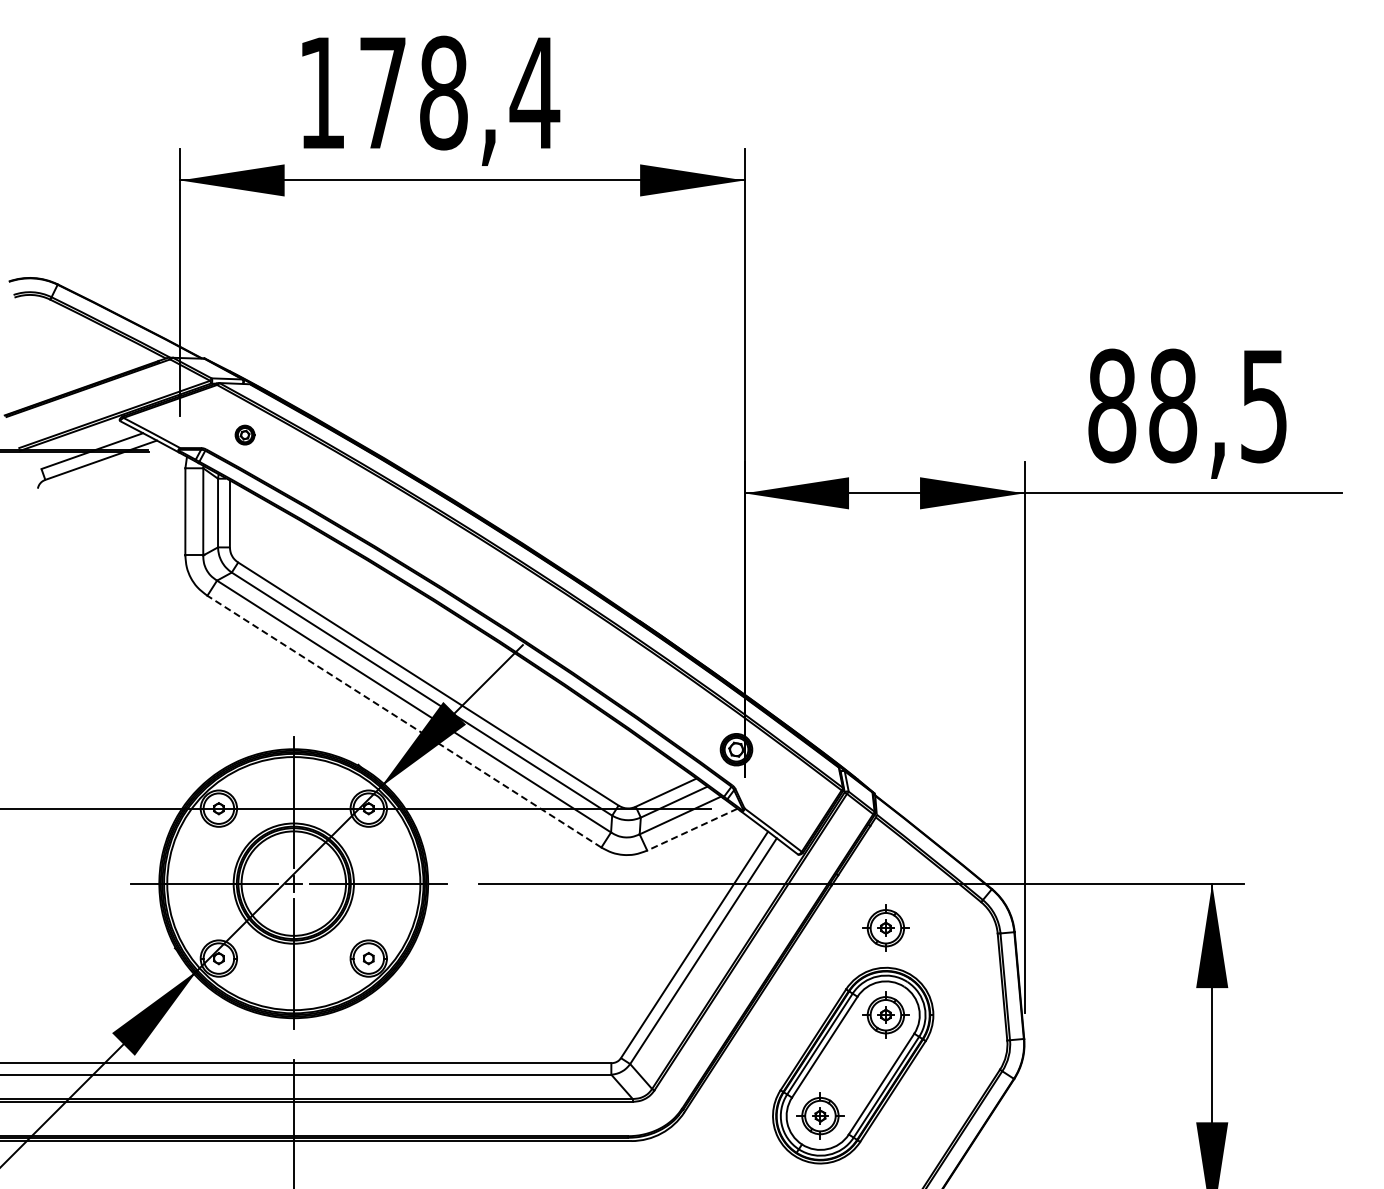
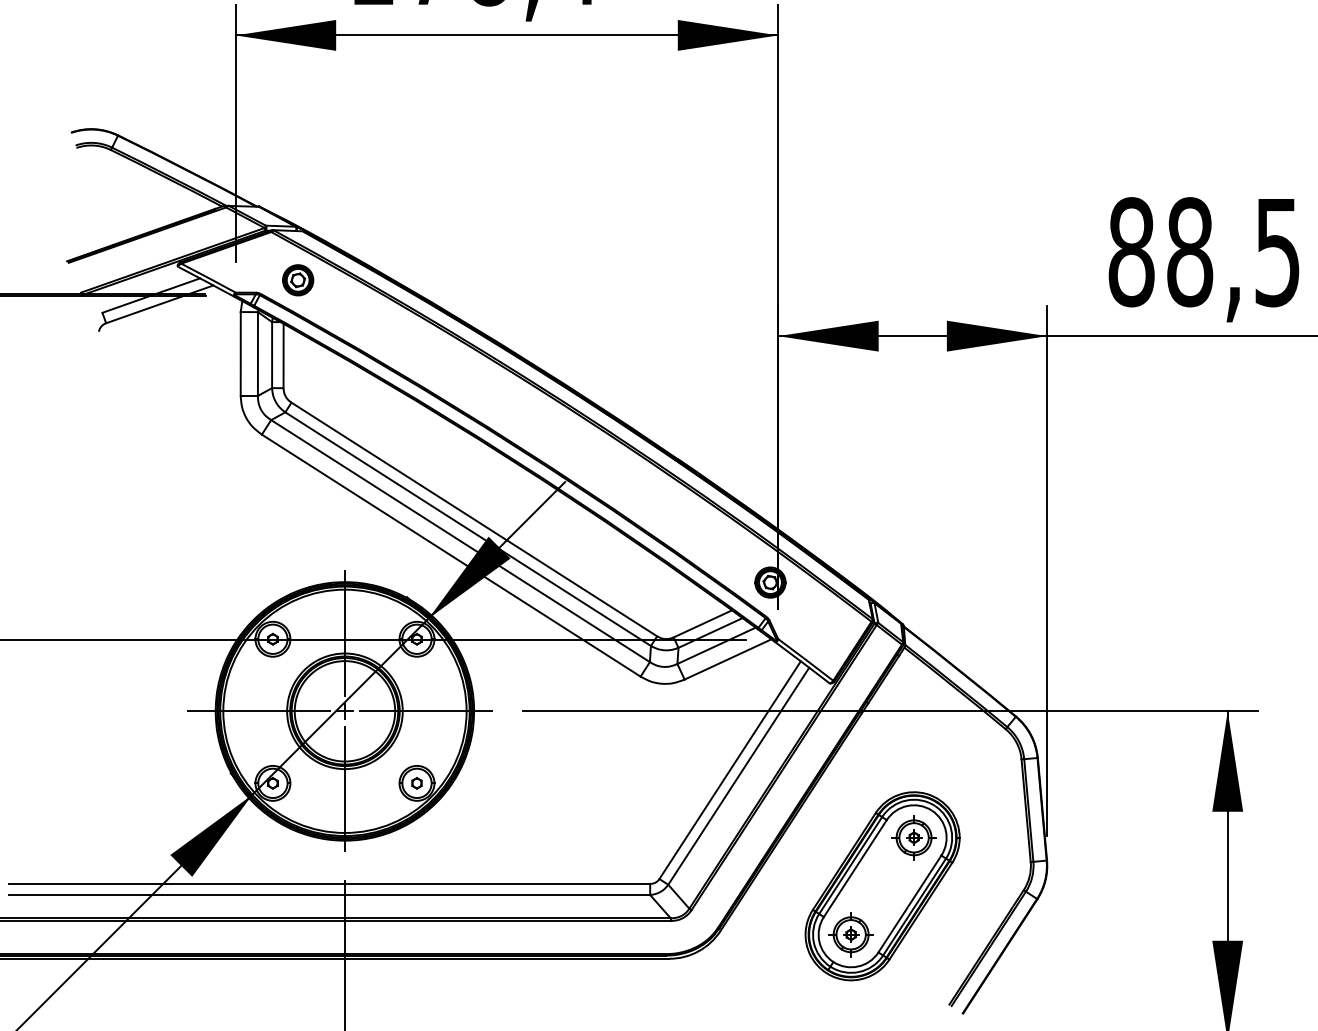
part: (244, 434) -> (297, 279), size x1.67
line: (404, 721) -> (451, 555), dashed -> solid
line: (692, 829) -> (728, 659), dashed -> solid
part: (885, 927) -> (913, 753), removed

